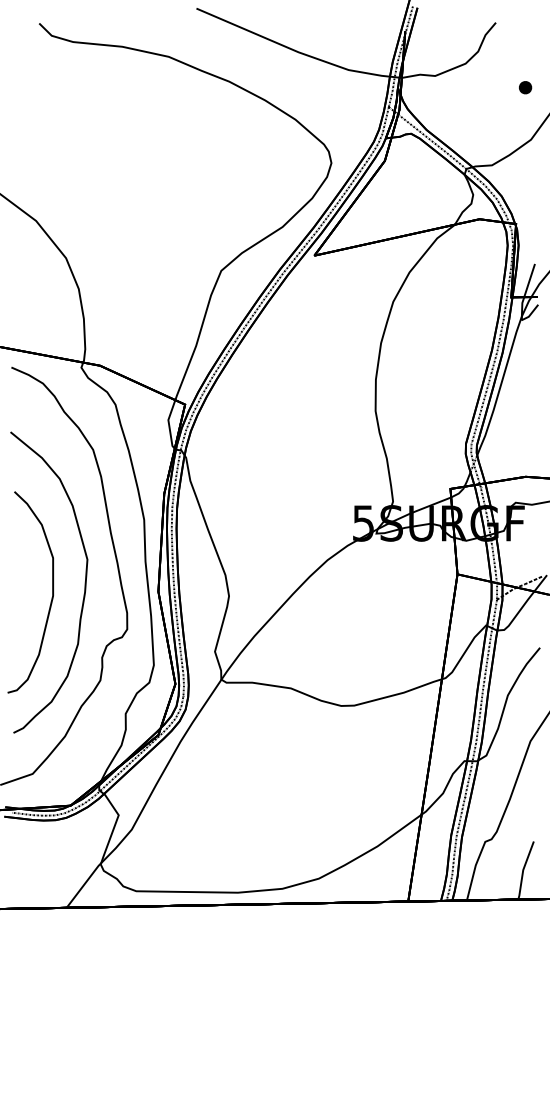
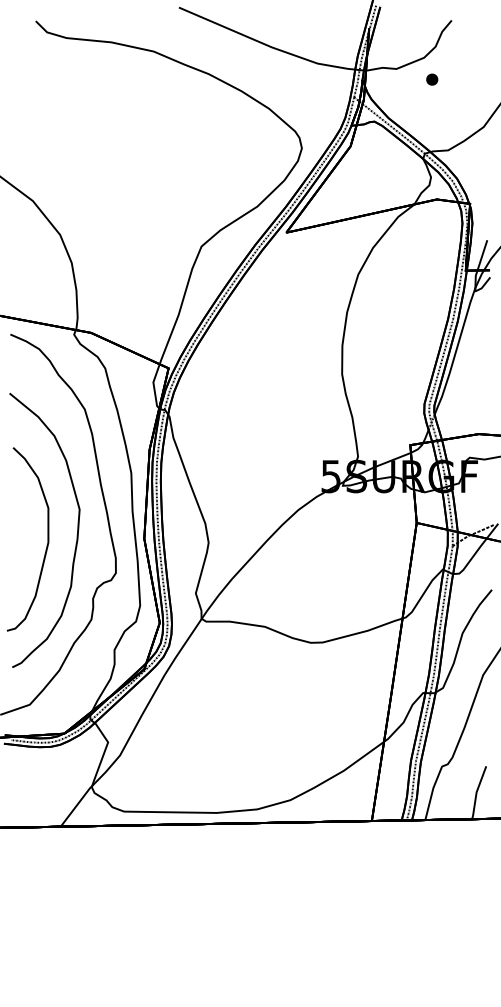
part: (525, 87) -> (432, 79), moved

